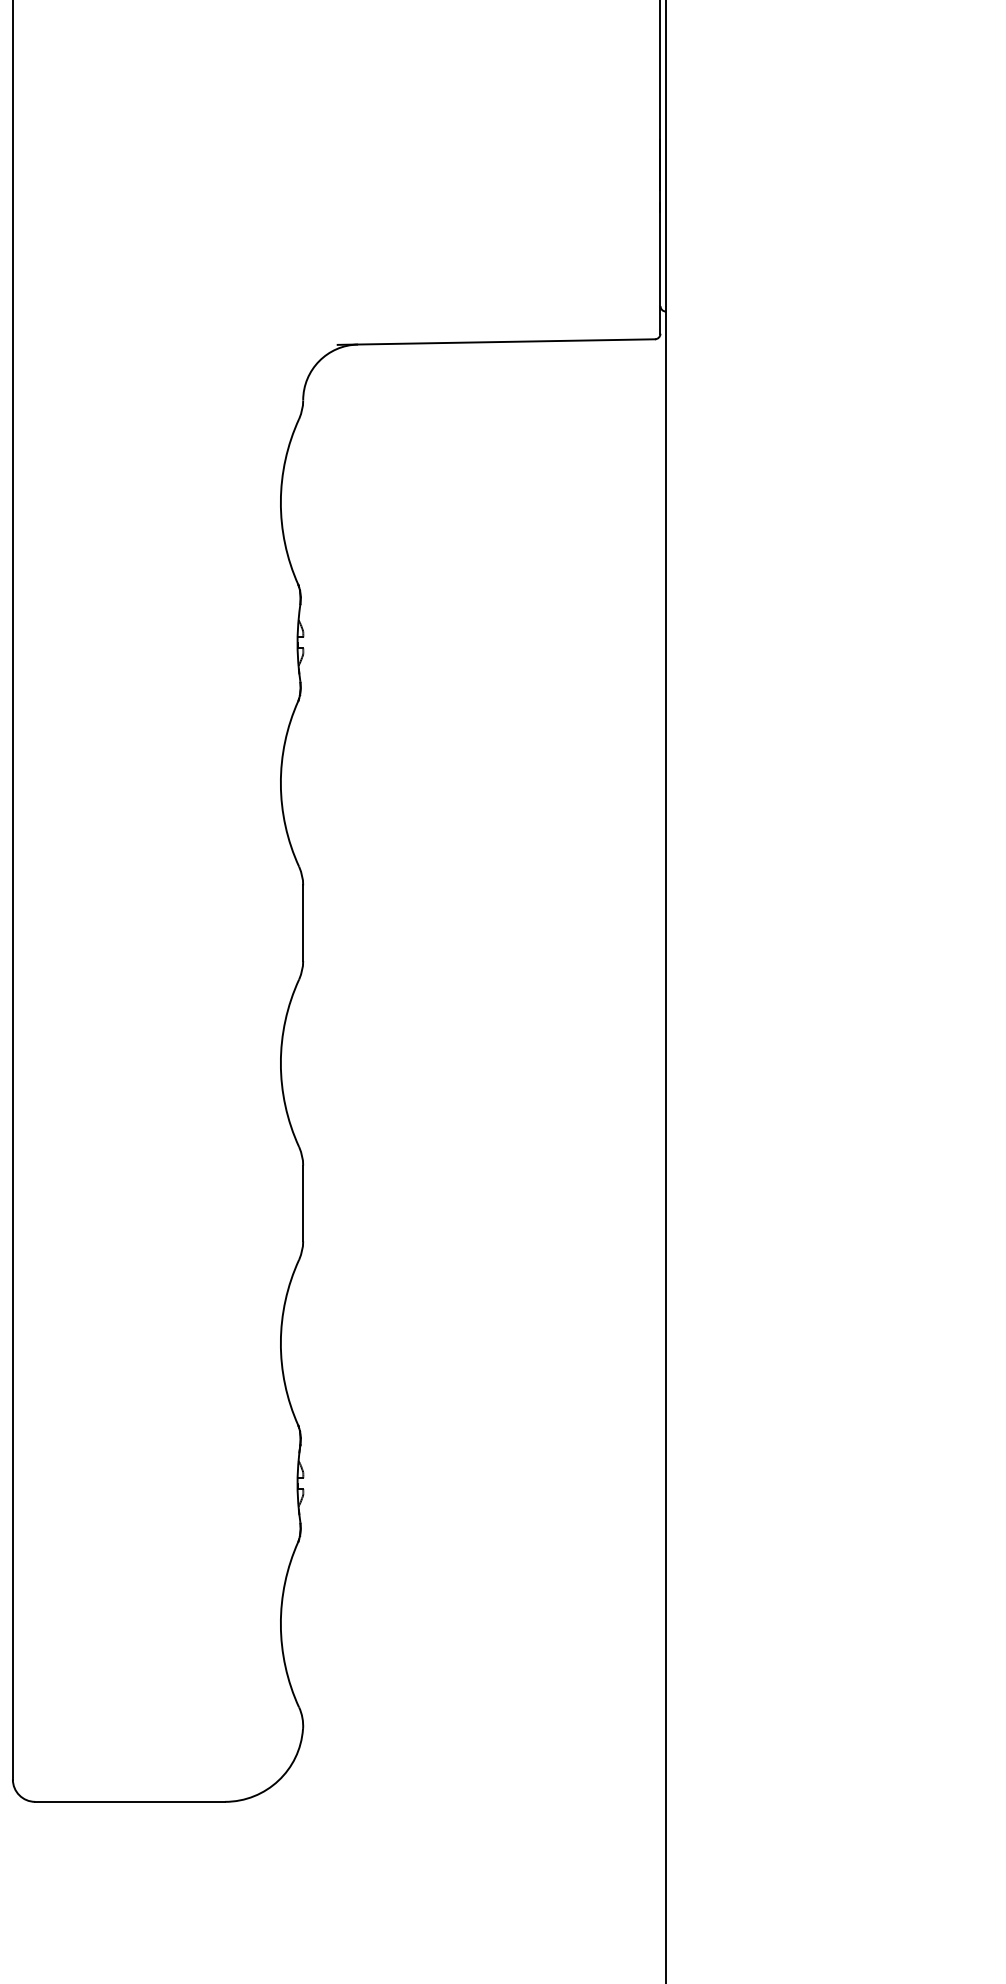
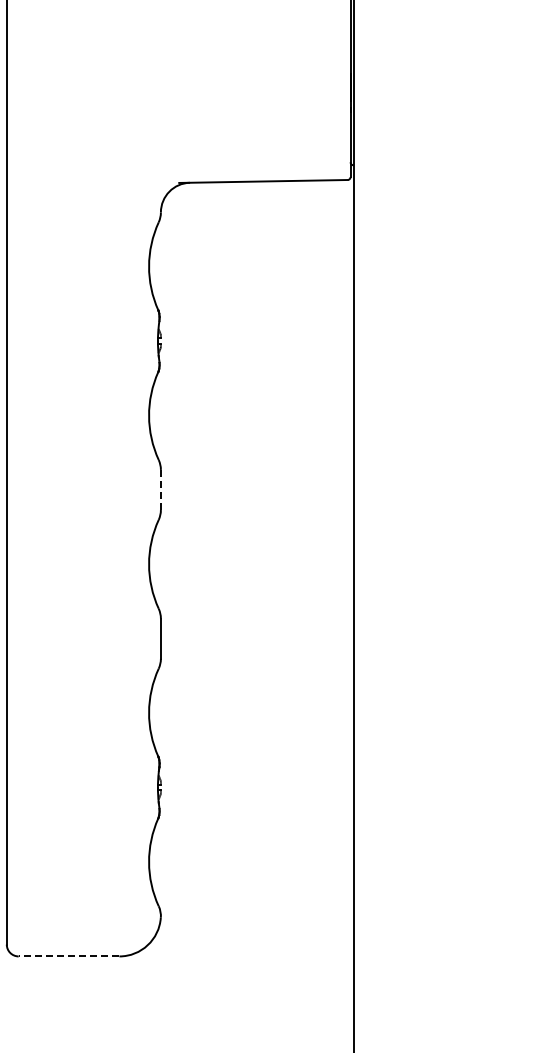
line: (302, 924) -> (160, 490), solid -> dashed
line: (129, 1801) -> (68, 956), solid -> dashed

